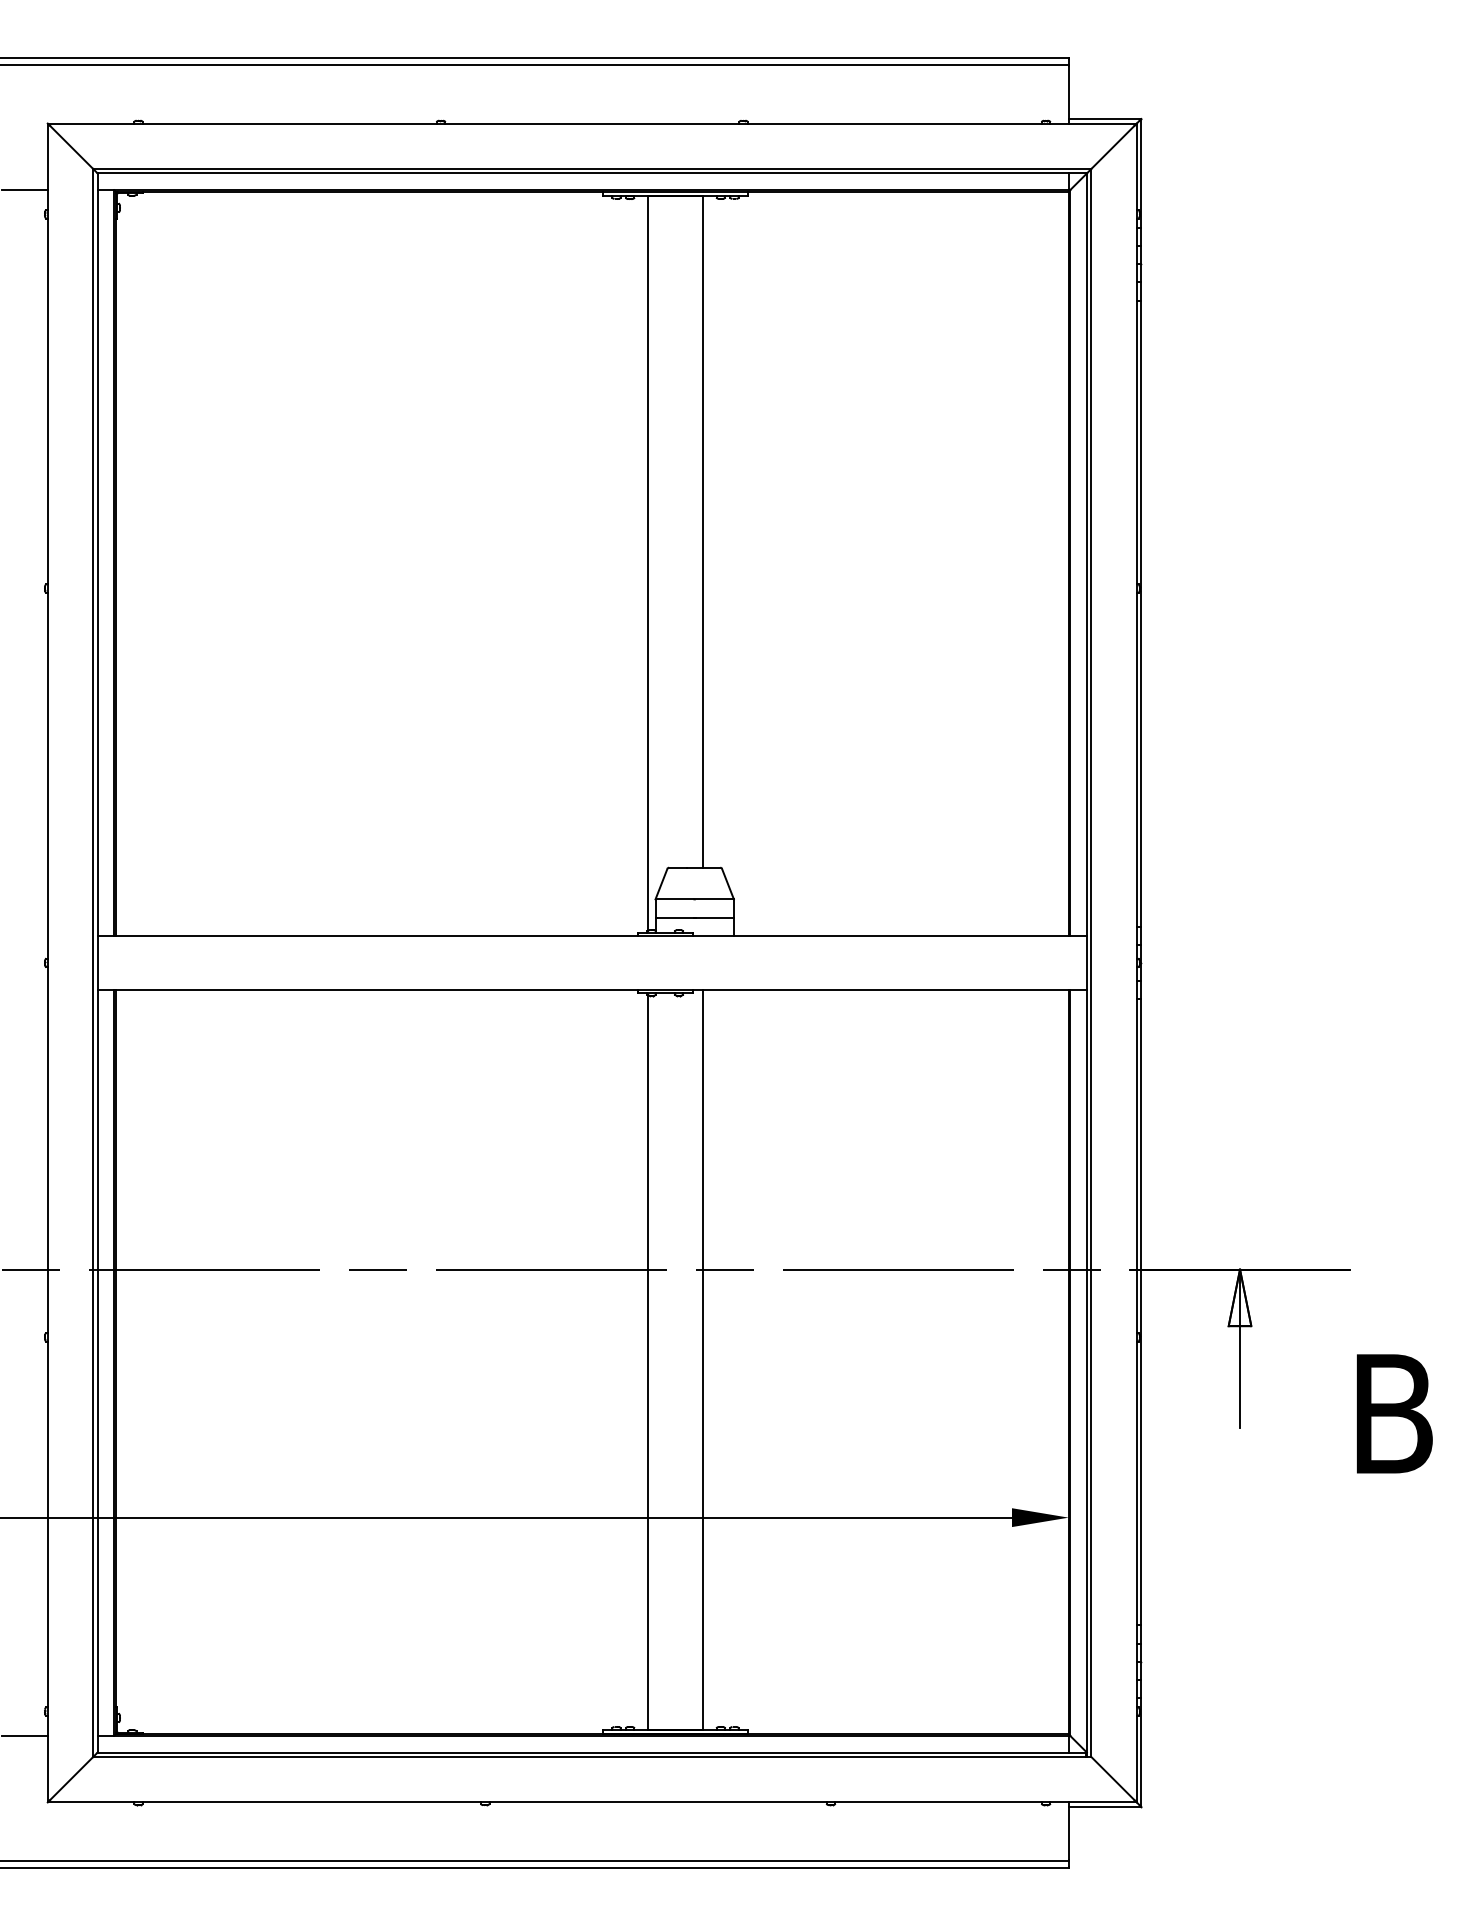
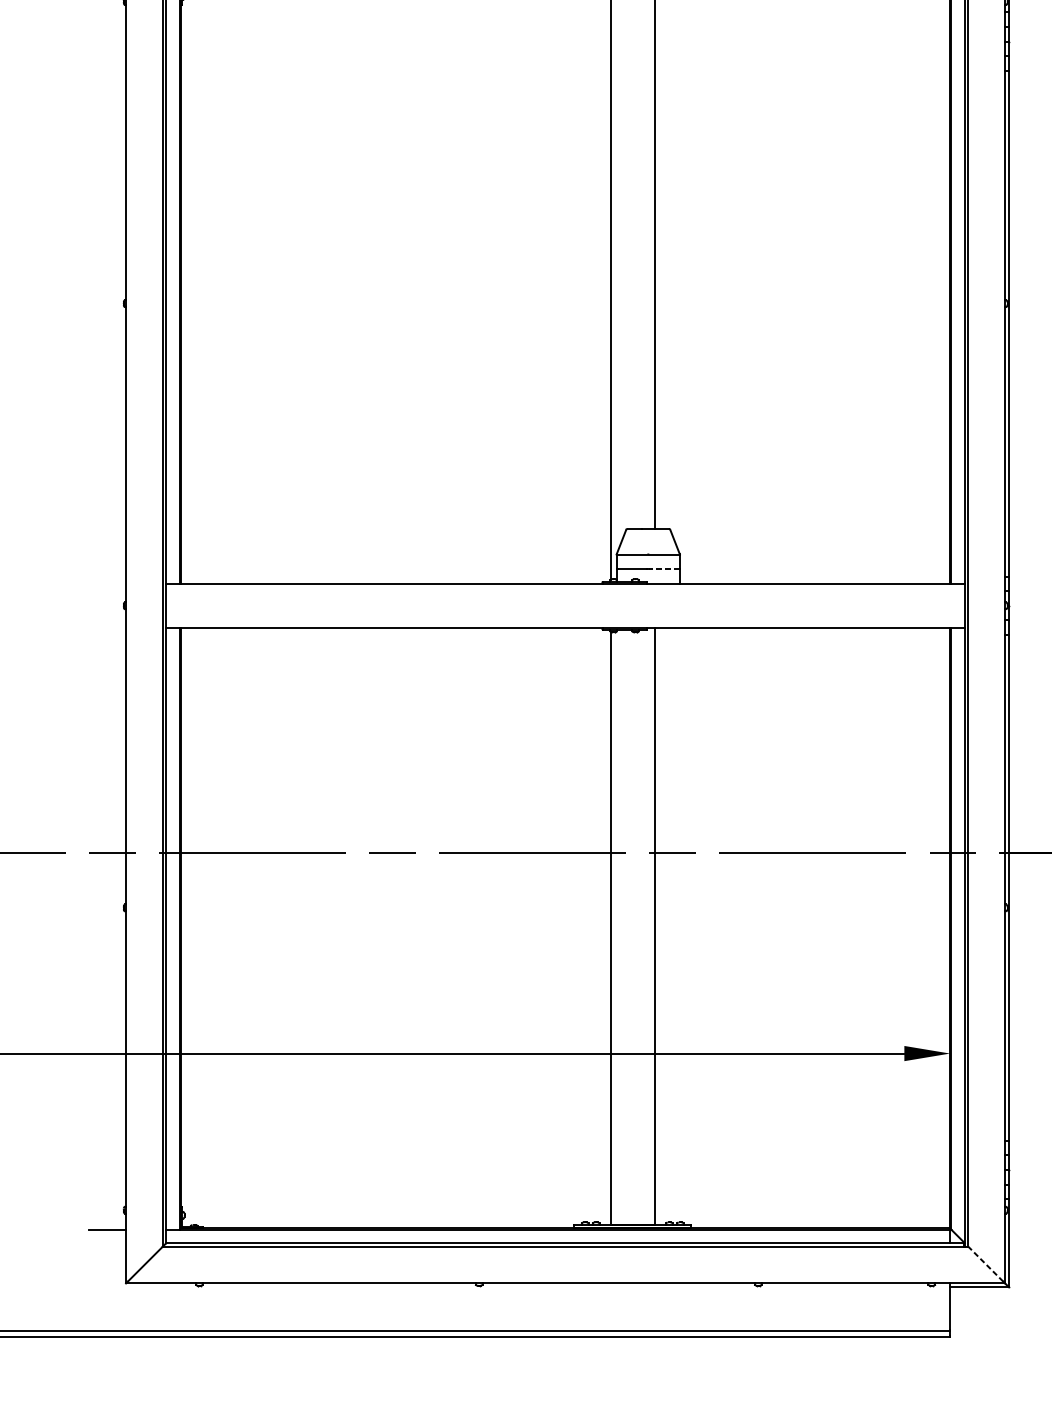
line: (714, 917) -> (664, 569), solid -> dashed
line: (1112, 1778) -> (985, 1264), solid -> dashed

